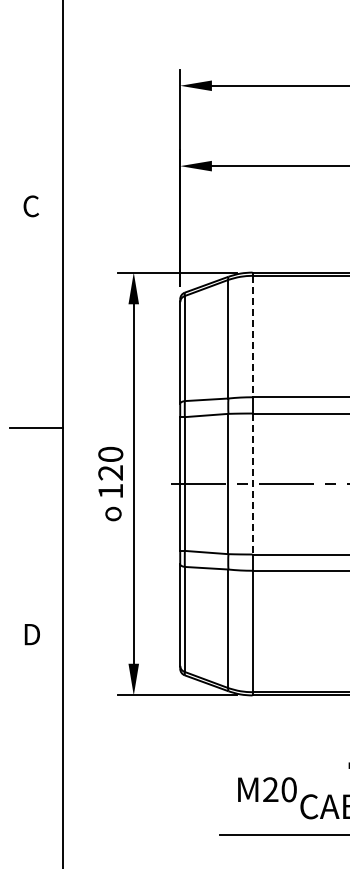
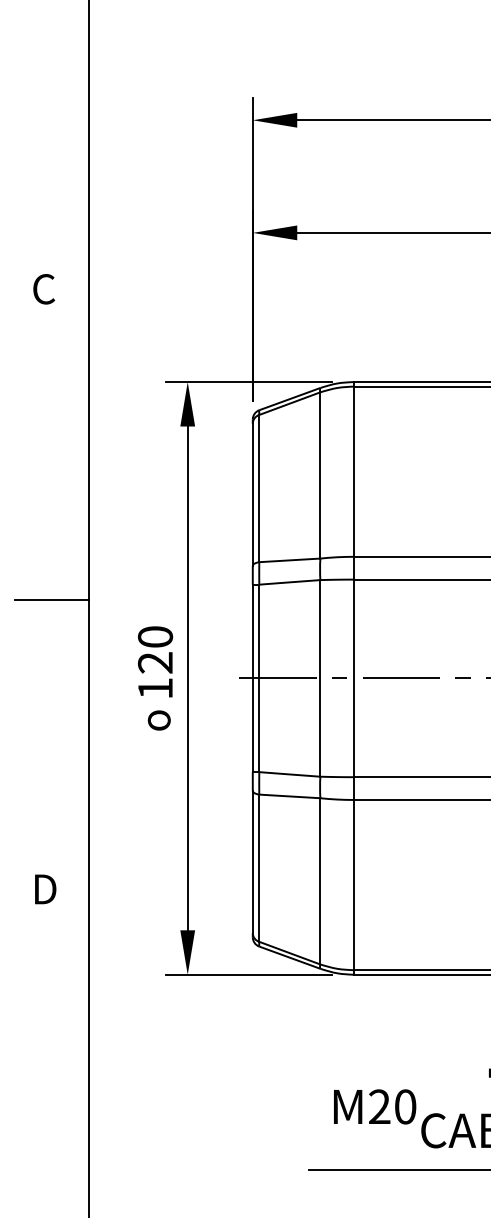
line: (252, 336) -> (354, 471), dashed -> solid
line: (252, 484) -> (354, 679), dashed -> solid

